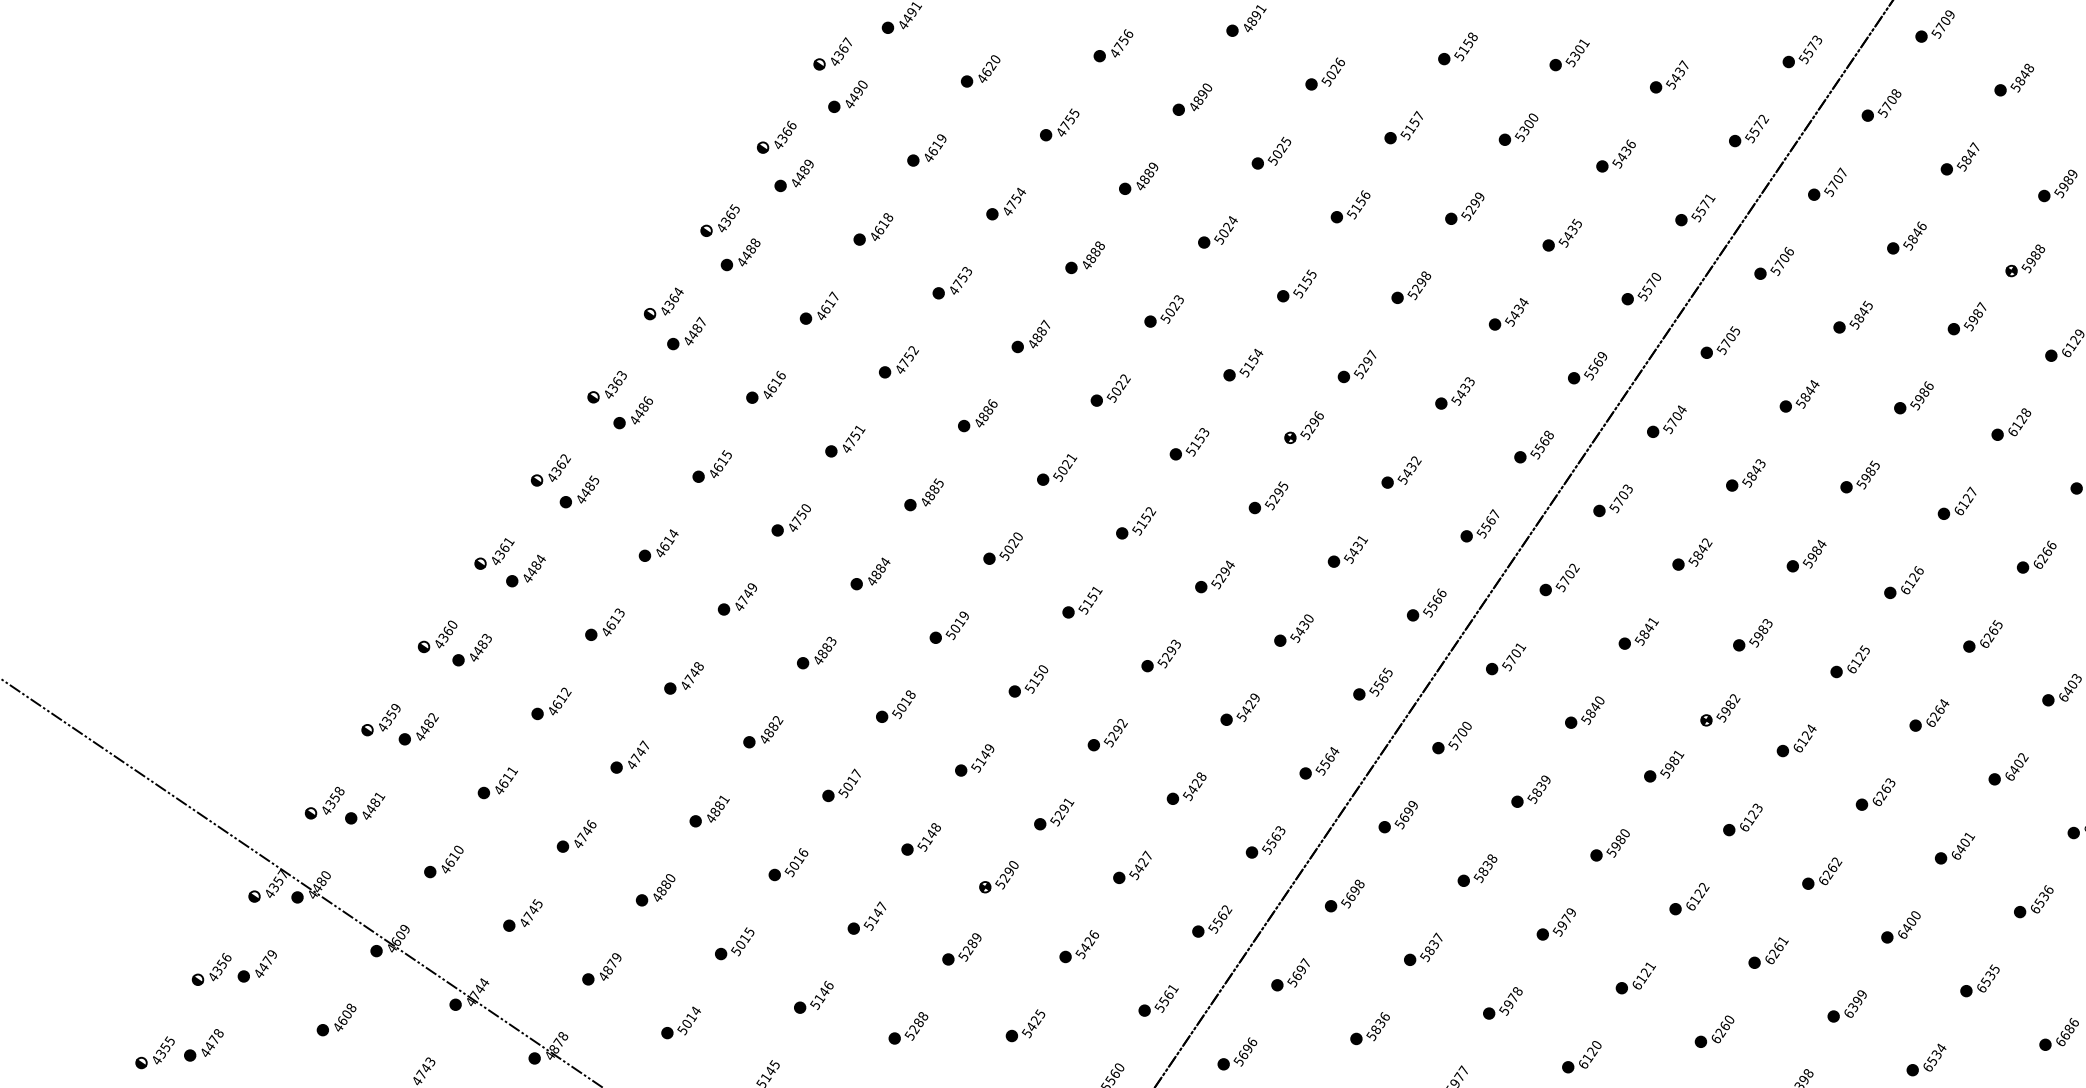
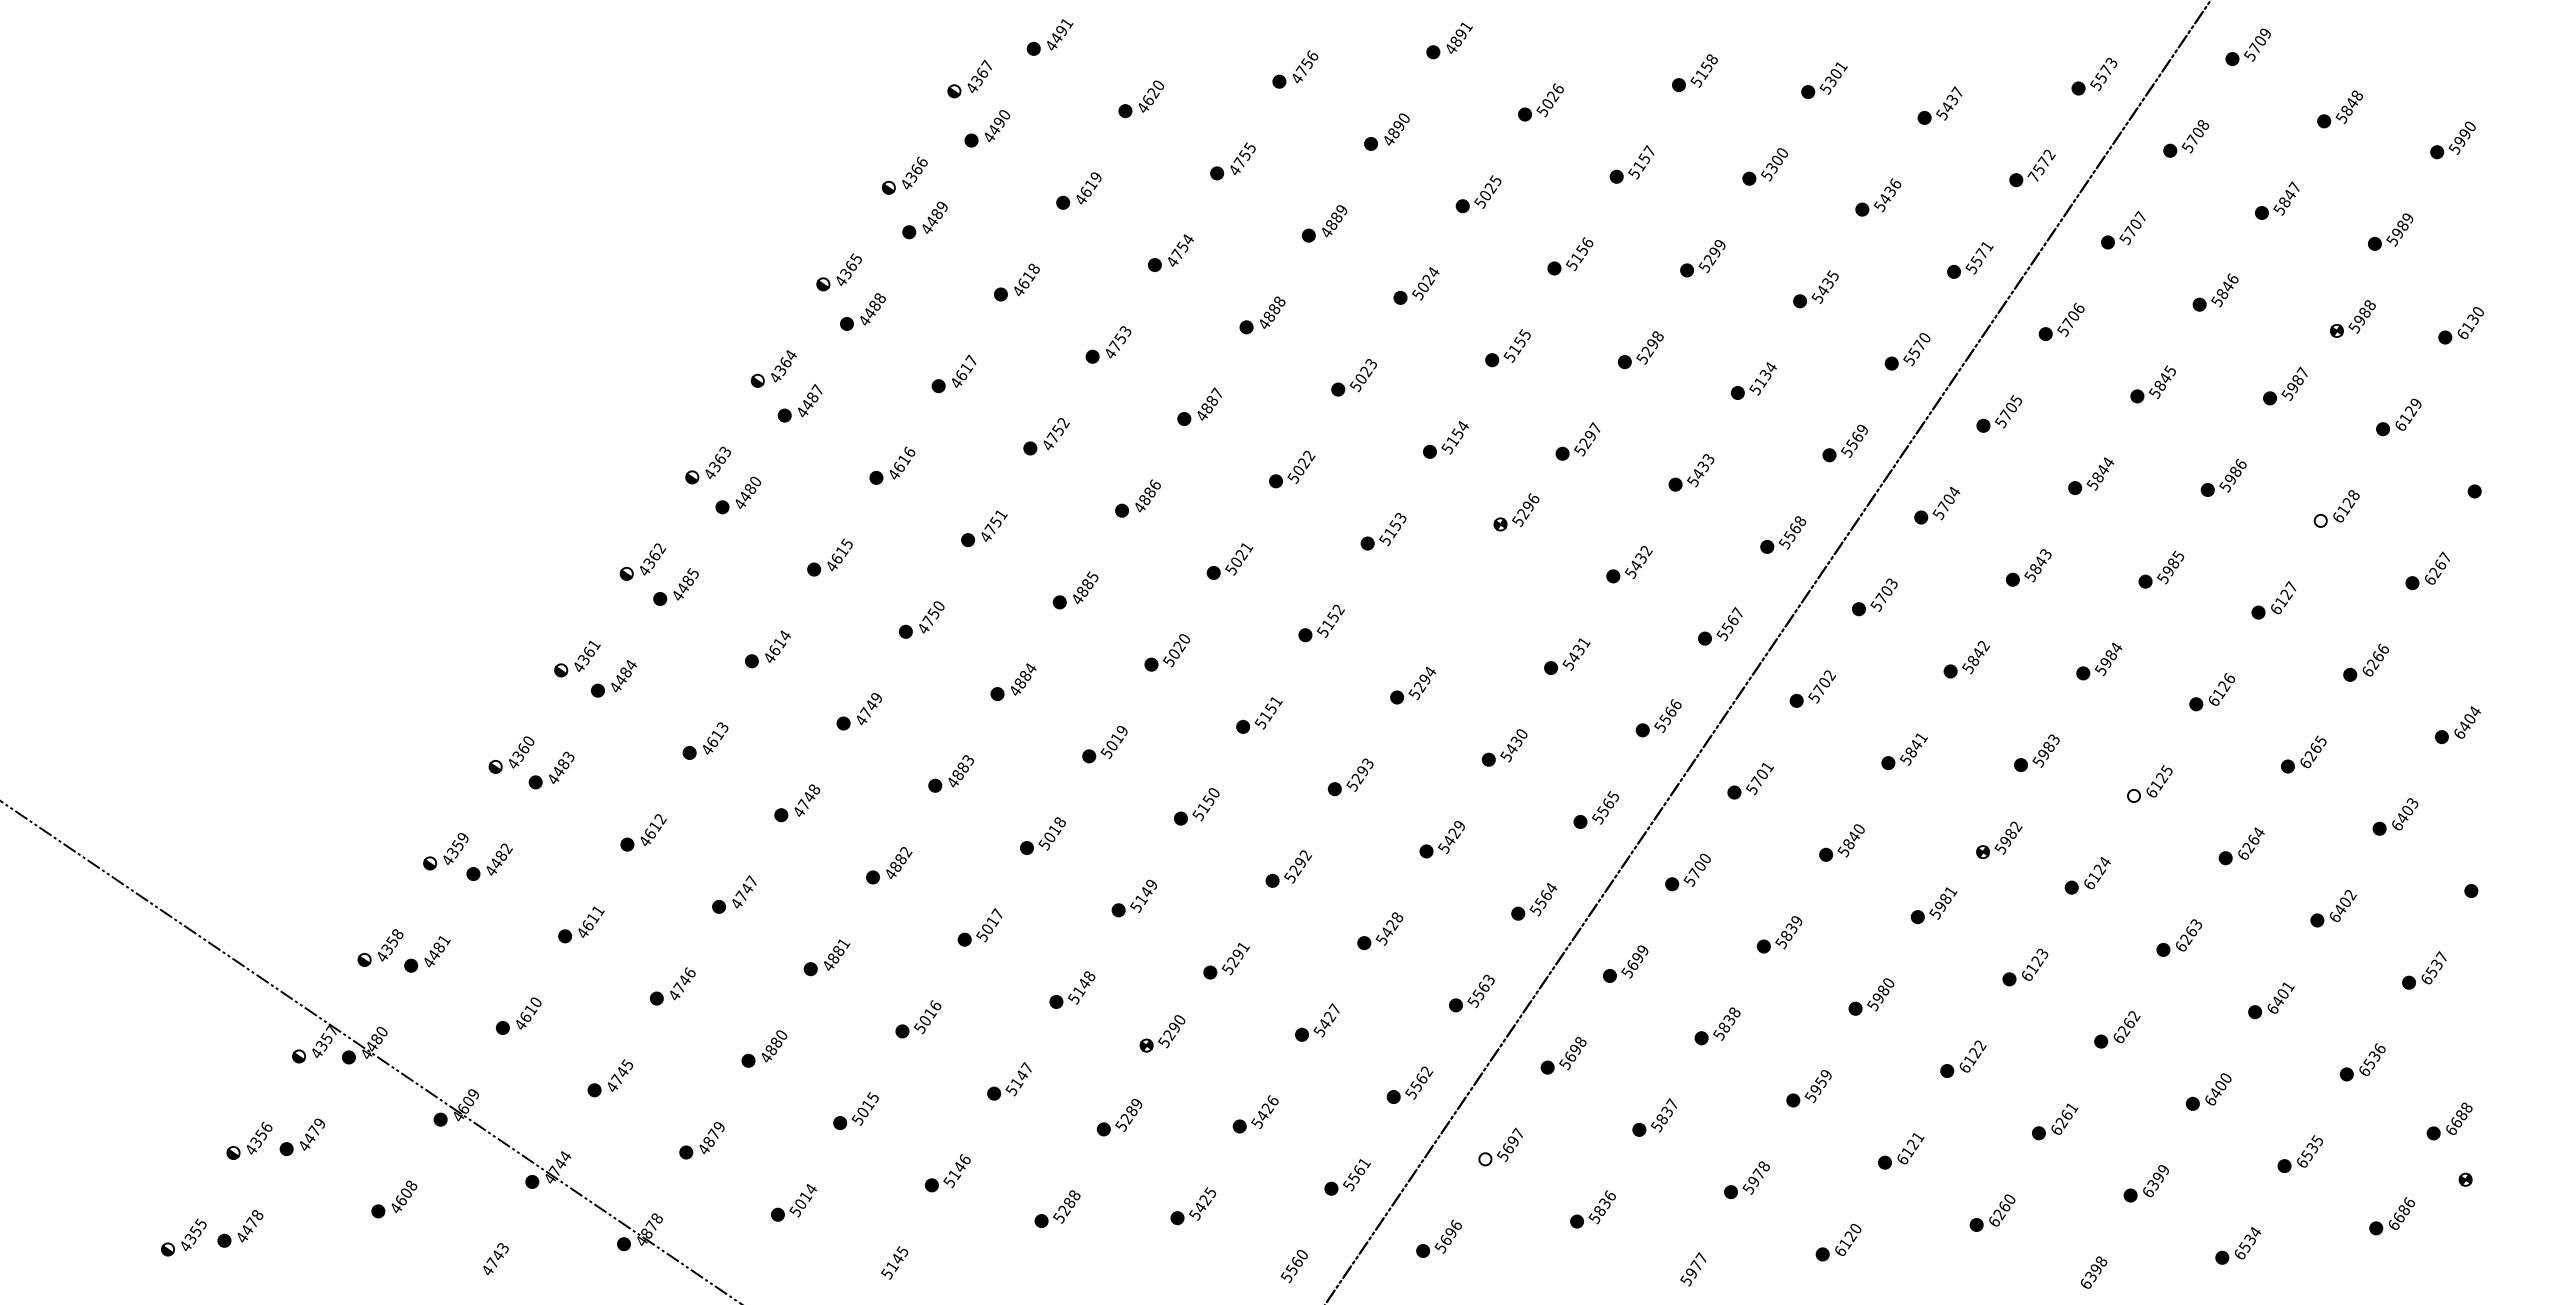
text: (1749, 137) -> (2033, 176), 5572 -> 7572
text: (1514, 315) -> (1760, 382), 5434 -> 5134
text: (648, 399) -> (755, 480), 4486 -> 4480
fill: (1997, 434) -> (2320, 520), removed
part: (1267, 497) -> (1474, 593), removed
fill: (1836, 671) -> (2133, 795), removed
text: (1566, 918) -> (1820, 1081), 5979 -> 5959
fill: (1277, 985) -> (1485, 1159), removed

